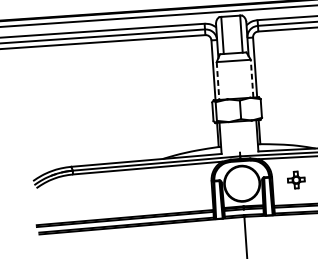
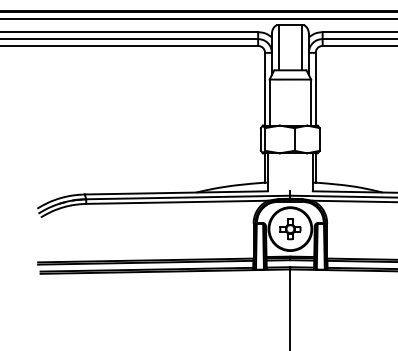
line: (252, 78) -> (311, 102), dashed -> solid
line: (217, 81) -> (269, 103), dashed -> solid
part: (296, 180) -> (290, 229), moved

